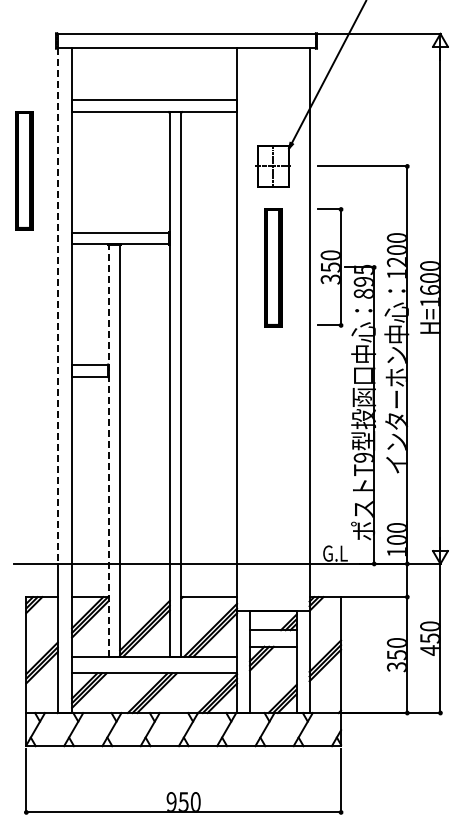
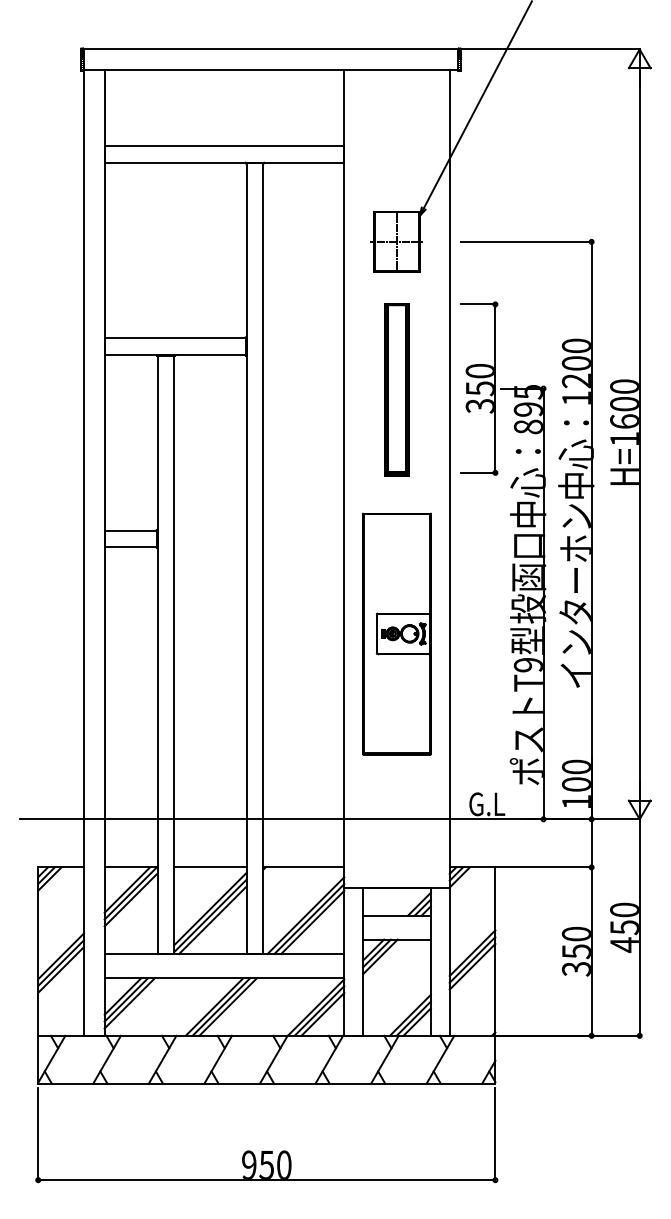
part: (24, 170) -> (35, 247), removed
line: (57, 306) -> (83, 445), dashed -> solid
part: (273, 436) -> (397, 634), added
line: (108, 450) -> (157, 654), dashed -> solid
line: (144, 597) -> (209, 868), added

